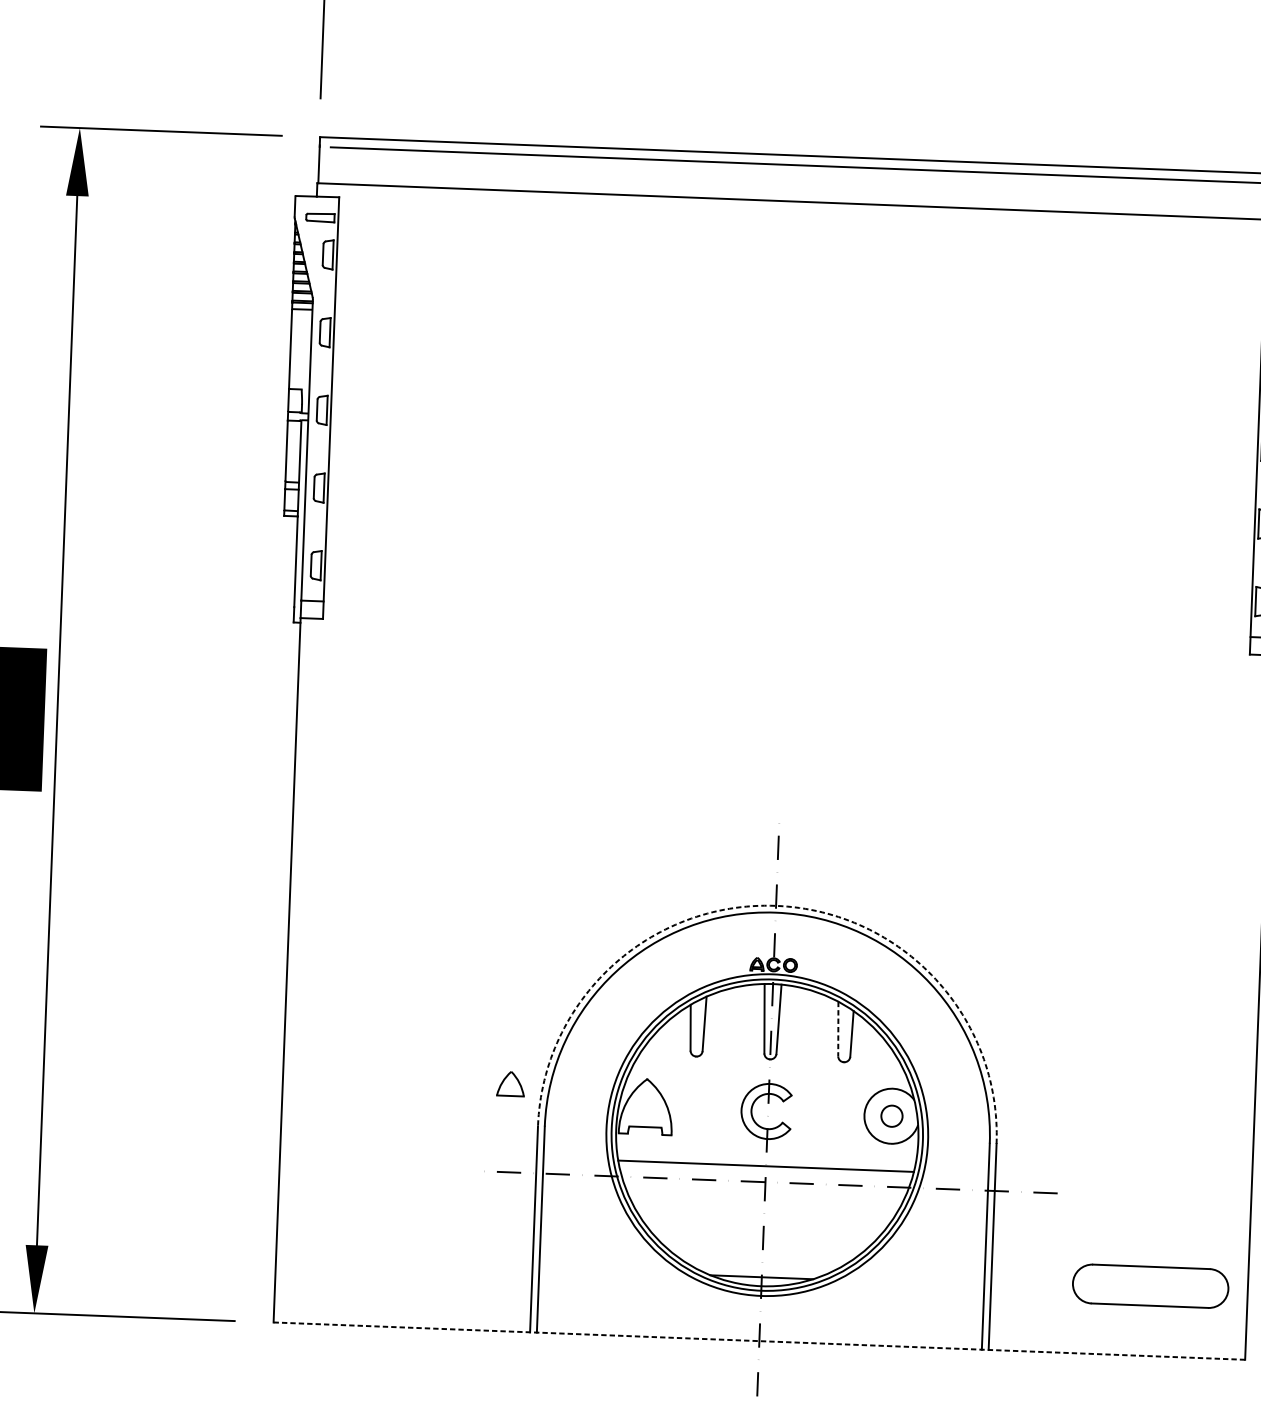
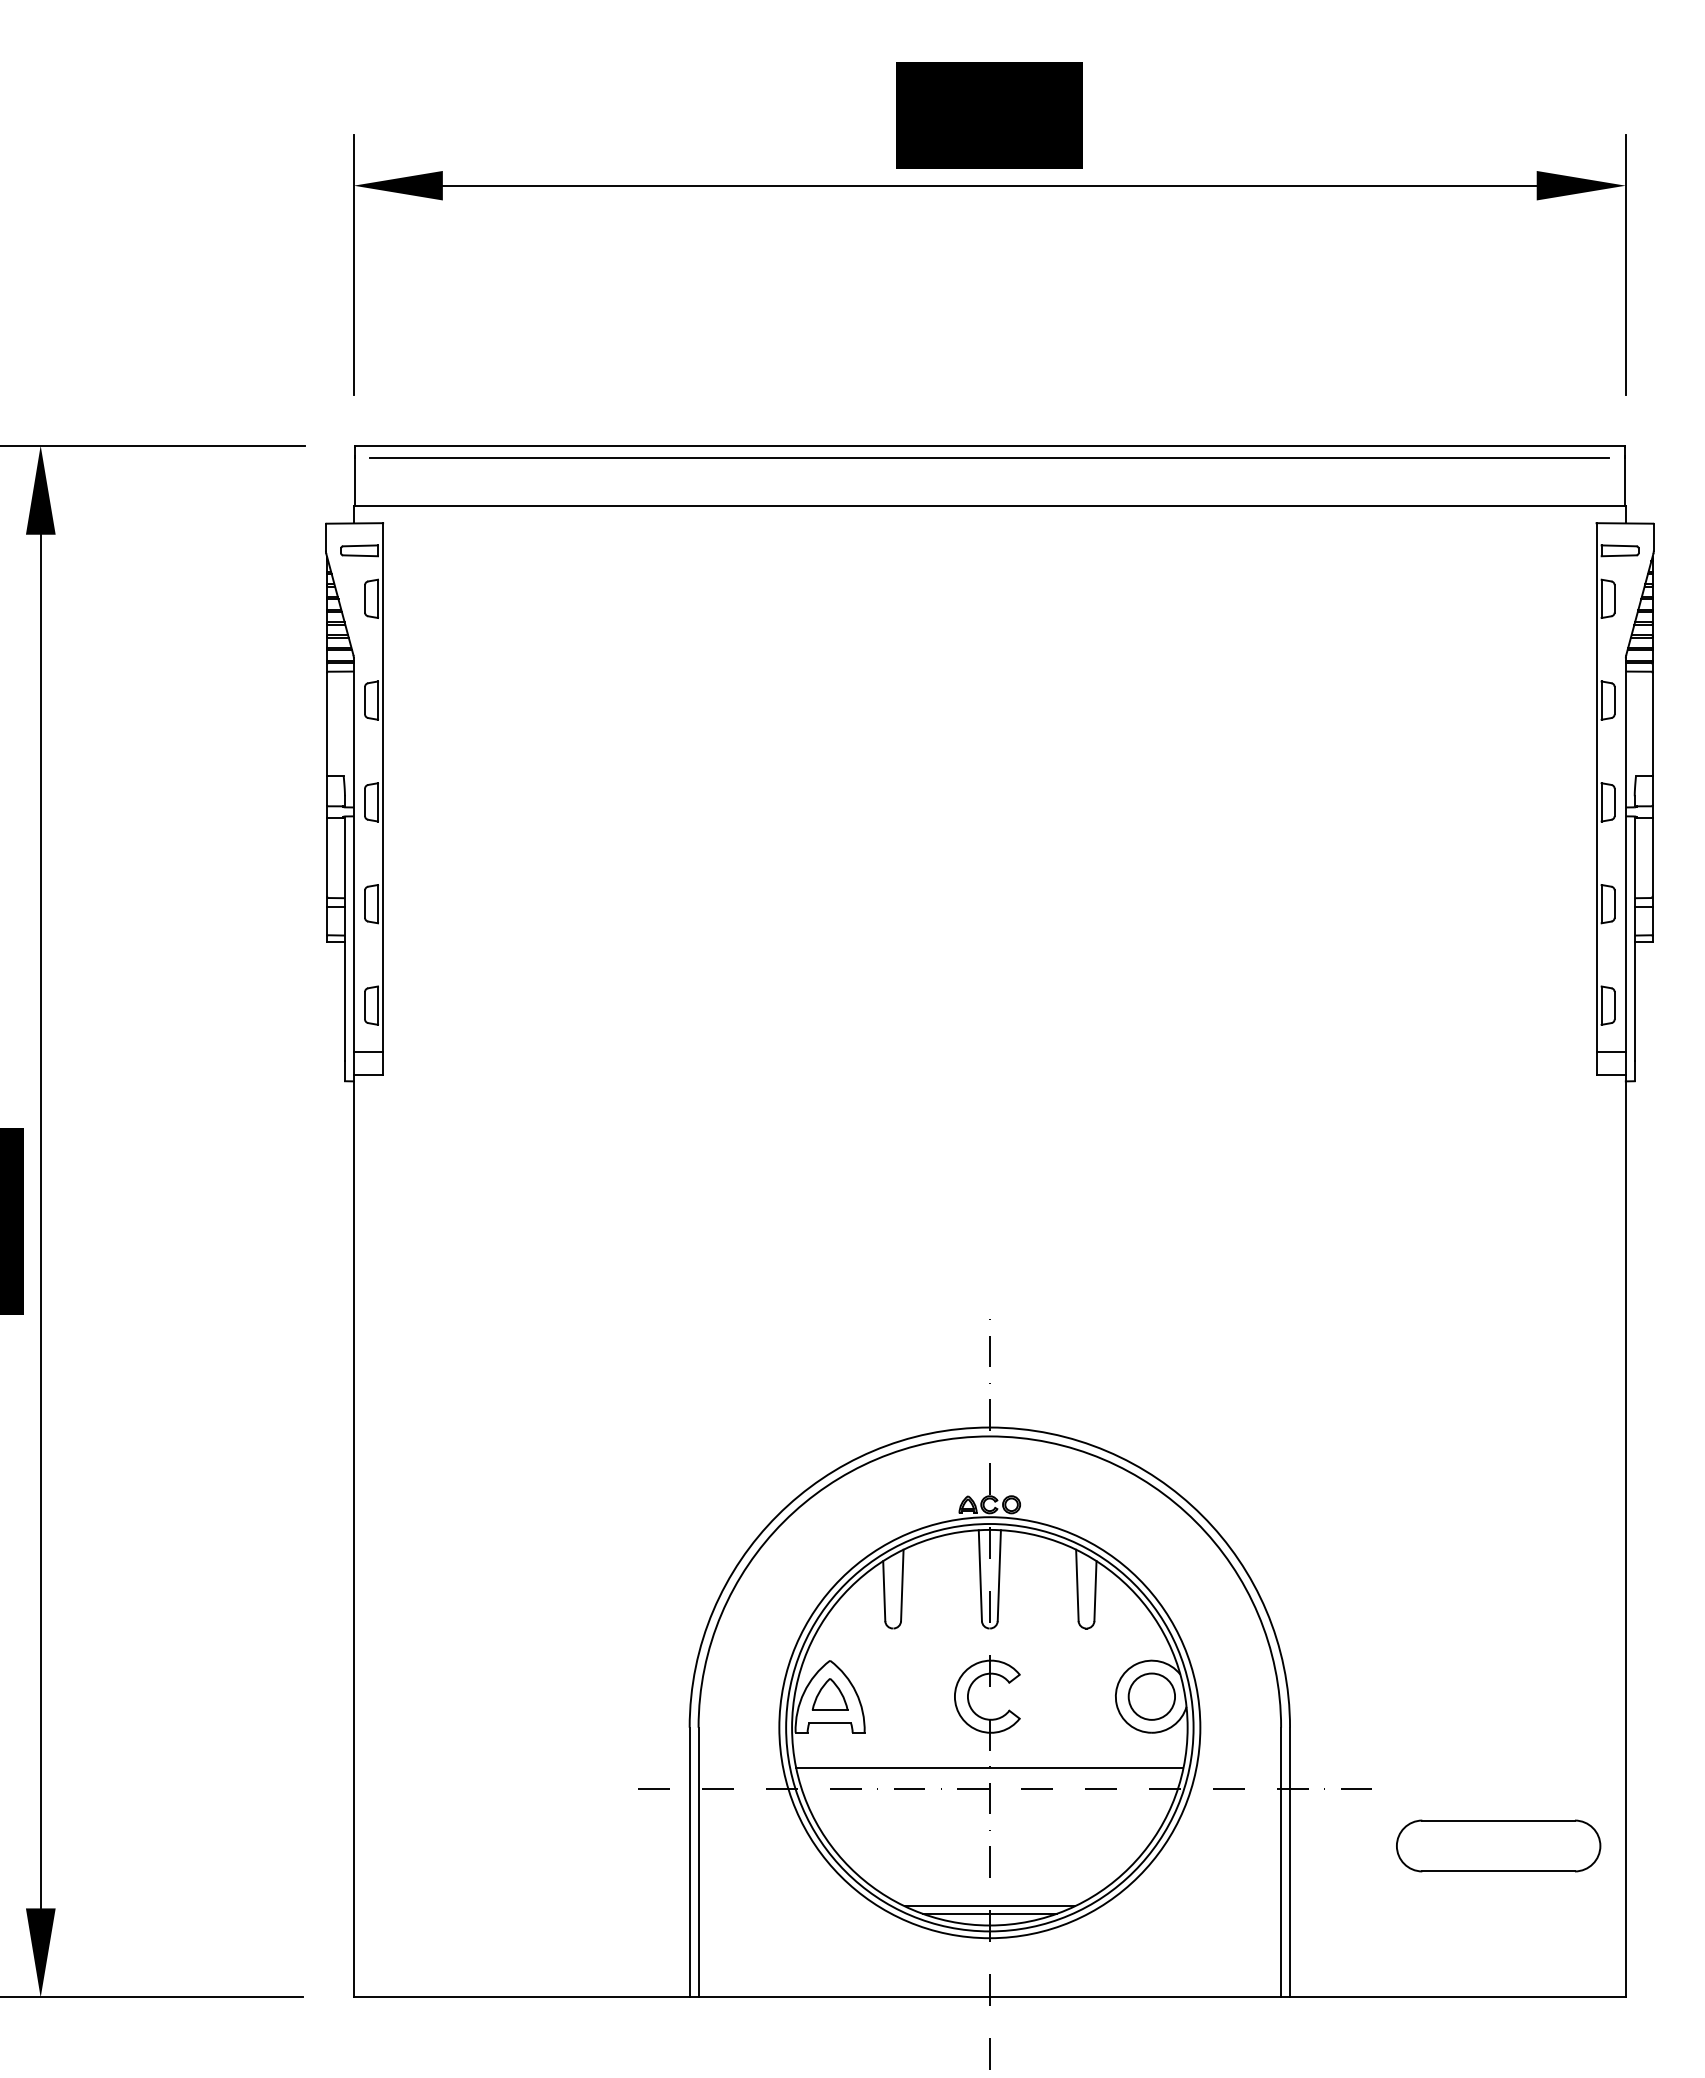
arc: (775, 905) -> (989, 1427), dashed -> solid
line: (838, 1029) -> (1077, 1585), dashed -> solid
part: (510, 1083) -> (829, 1694), moved
circle: (891, 1116) -> (1151, 1696), size x1.67
line: (761, 1271) -> (989, 1906), added
part: (1150, 1285) -> (1498, 1845), moved
line: (759, 1341) -> (989, 1997), dashed -> solid

